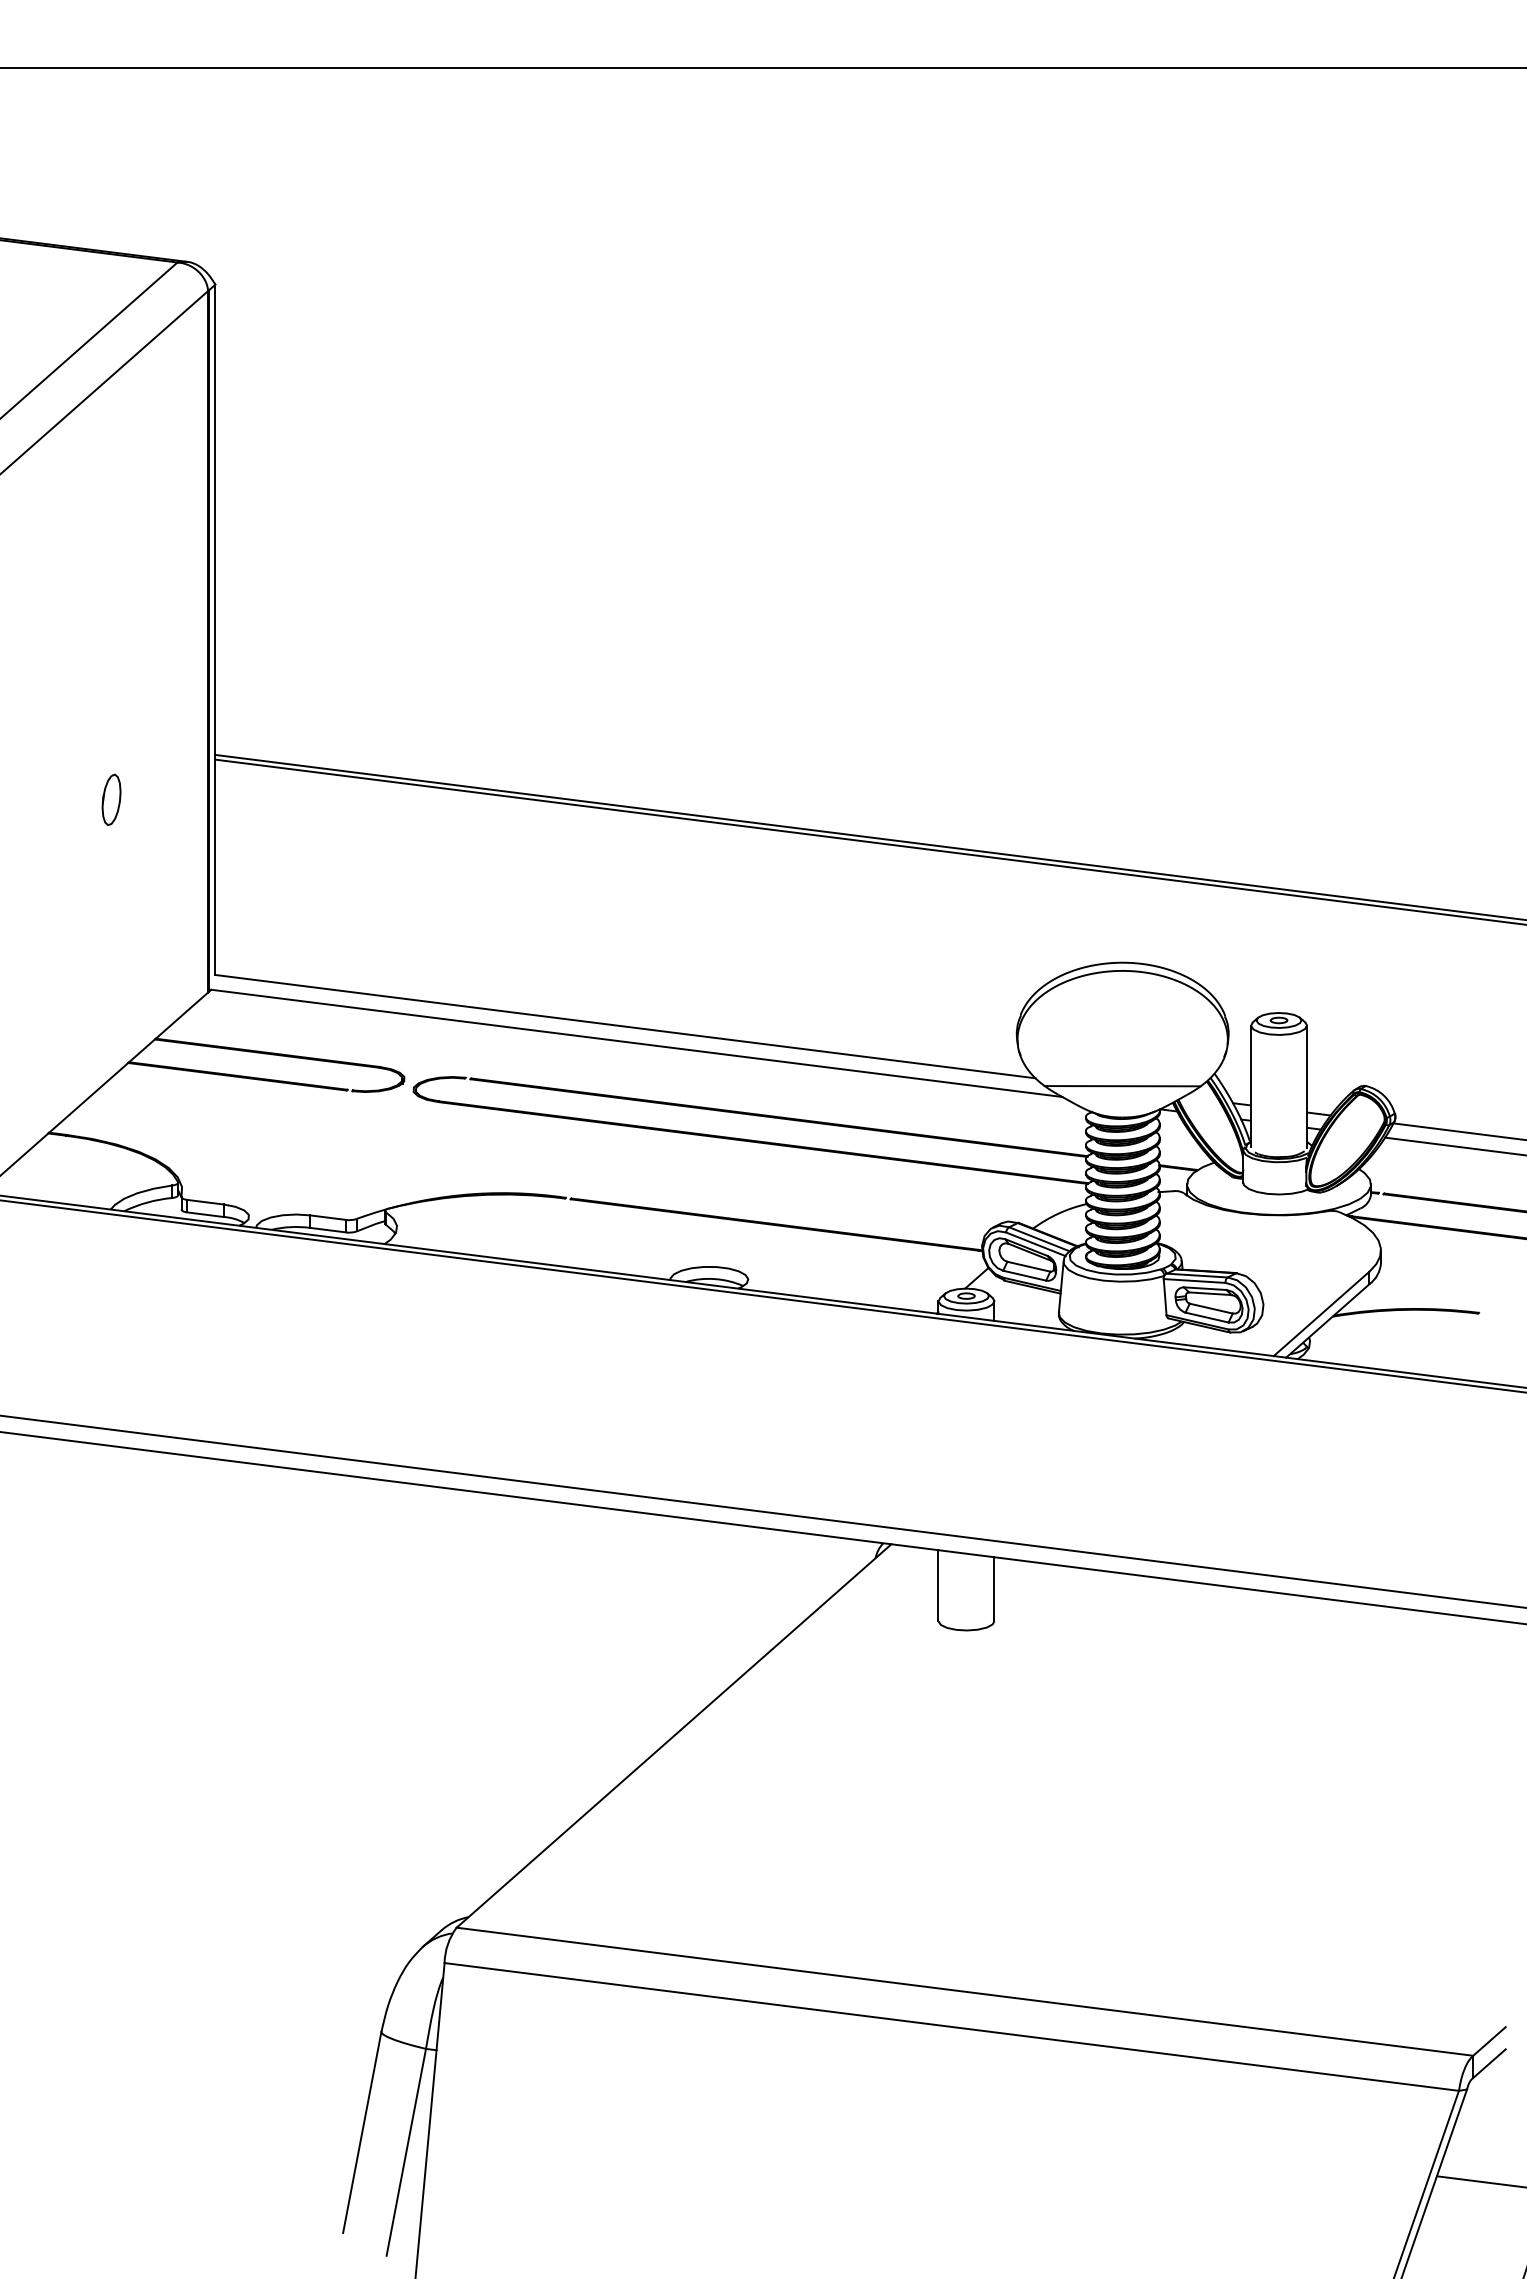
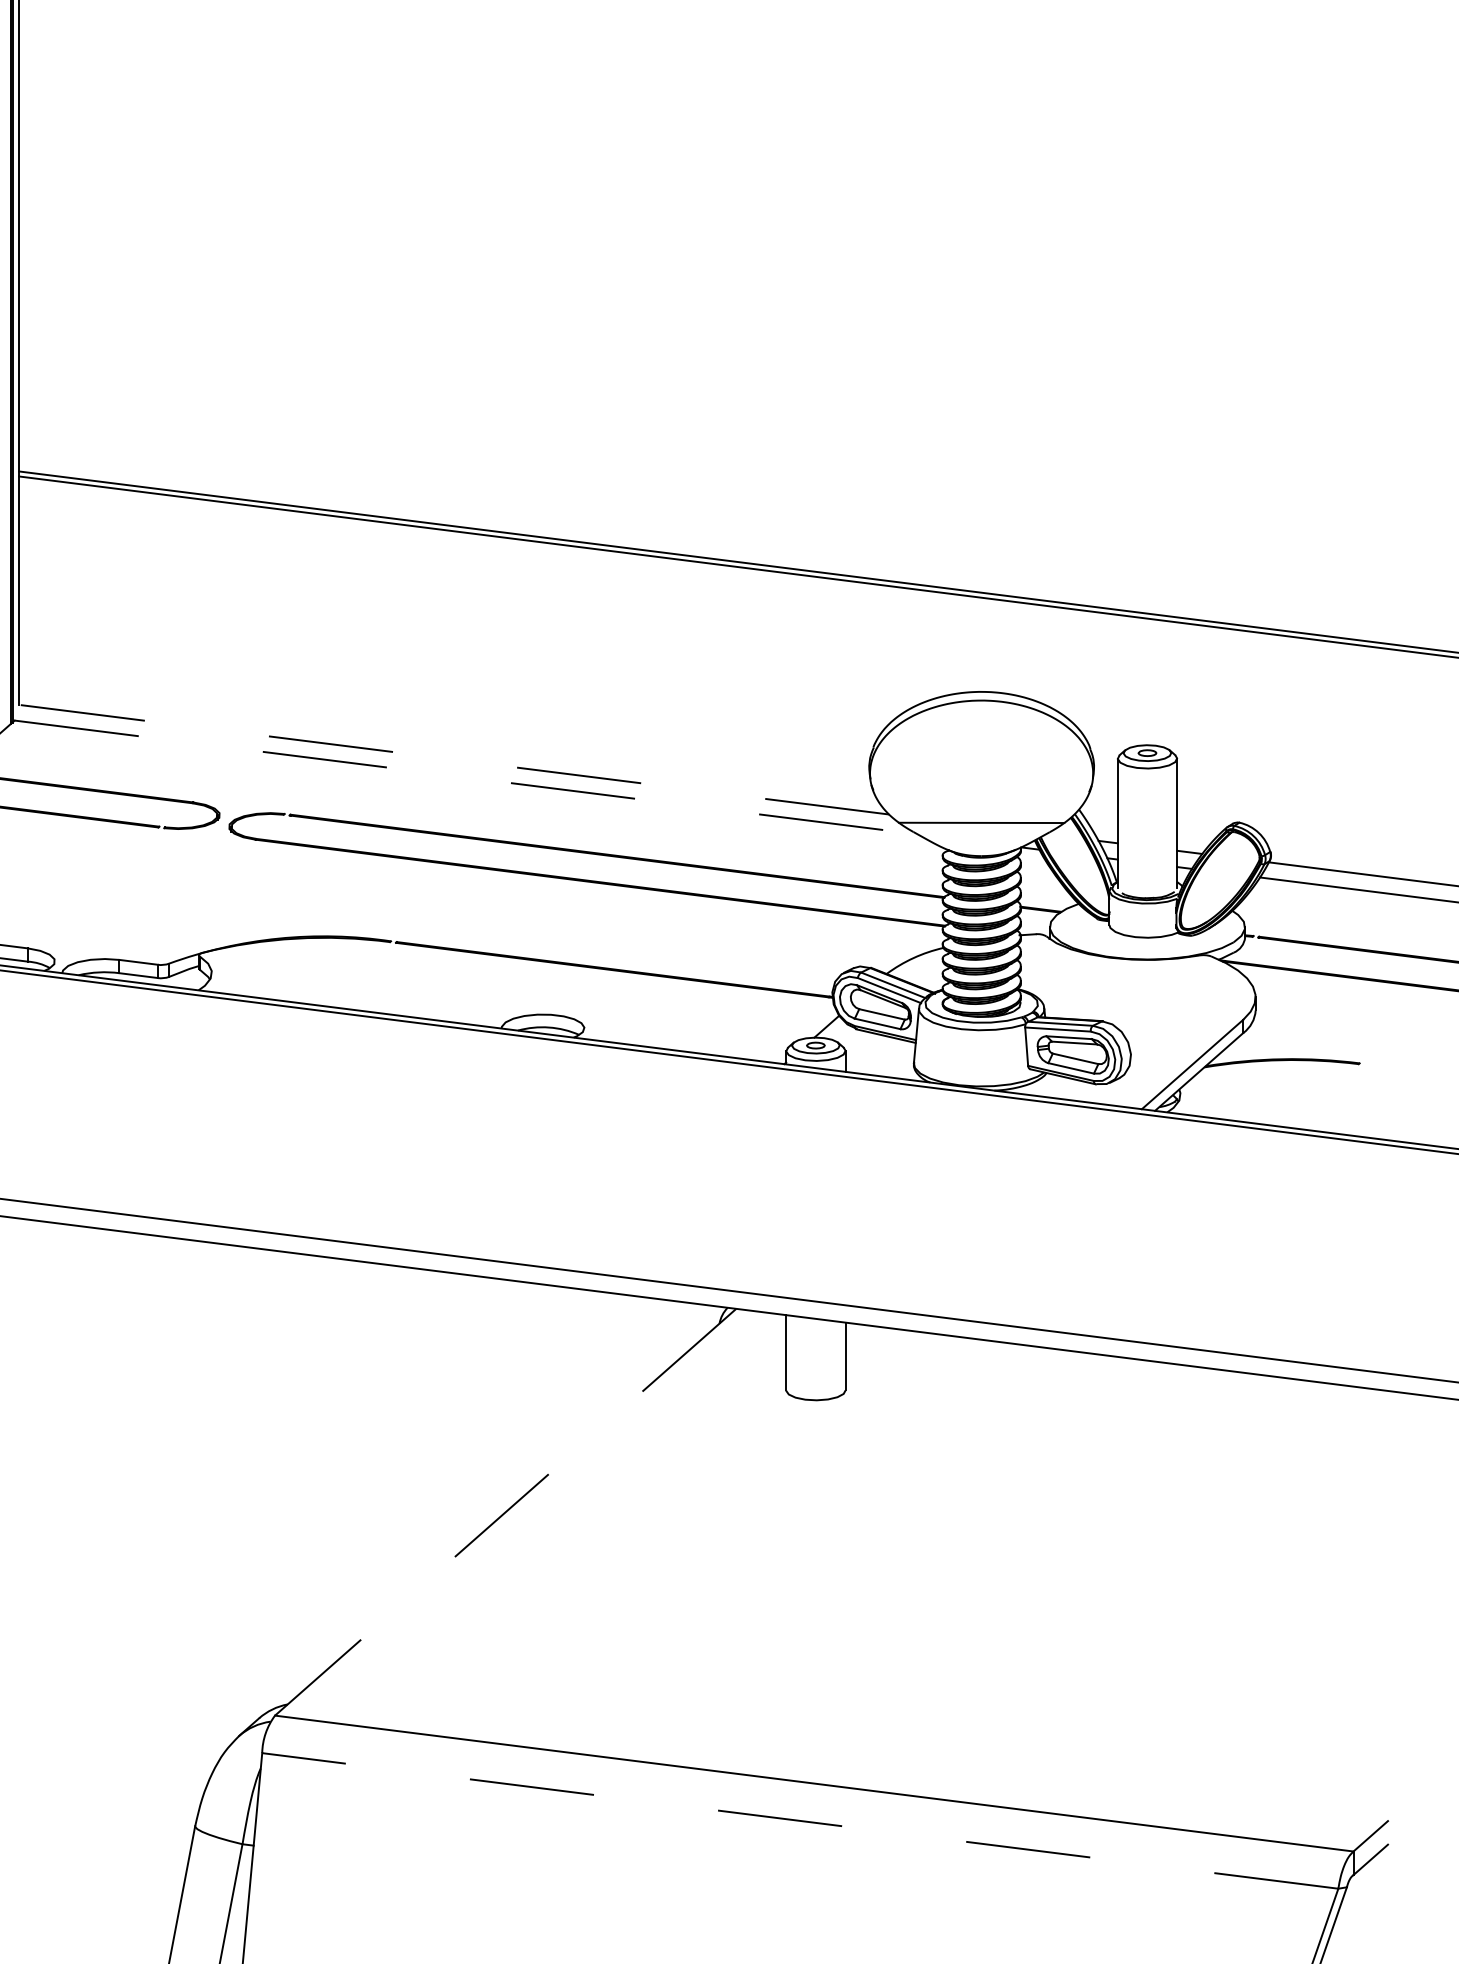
line: (625, 1026) -> (454, 759), solid -> dashed
line: (636, 1043) -> (465, 777), solid -> dashed
line: (674, 1735) -> (506, 1511), solid -> dashed
line: (951, 2026) -> (799, 1820), solid -> dashed

